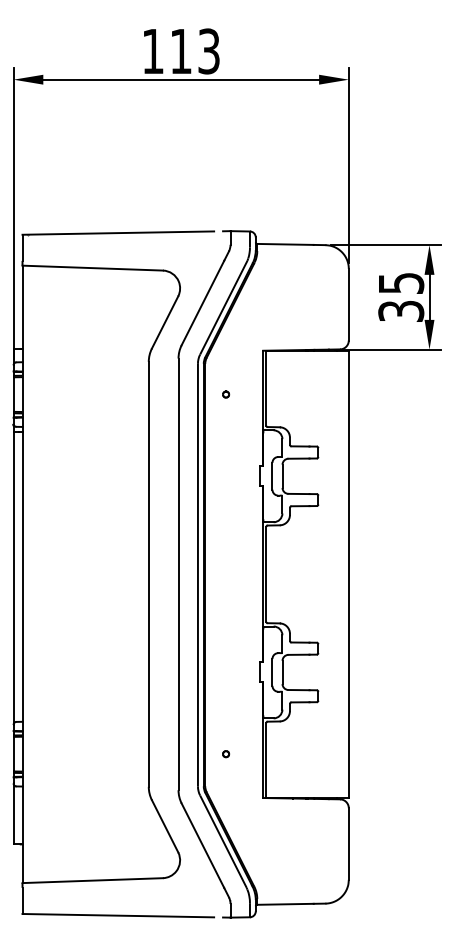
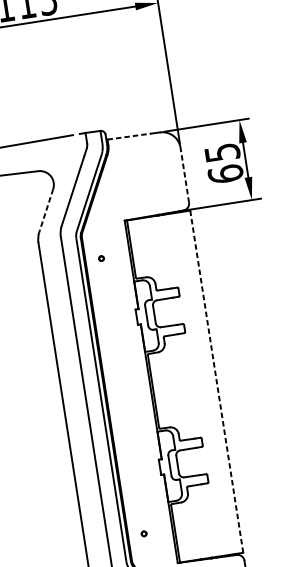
line: (285, 244) -> (129, 136), solid -> dashed
line: (348, 304) -> (184, 175), solid -> dashed
text: (401, 311) -> (225, 174), 35 -> 65
line: (164, 322) -> (45, 210), solid -> dashed
line: (348, 573) -> (216, 381), solid -> dashed

